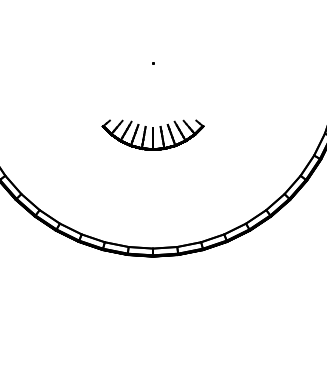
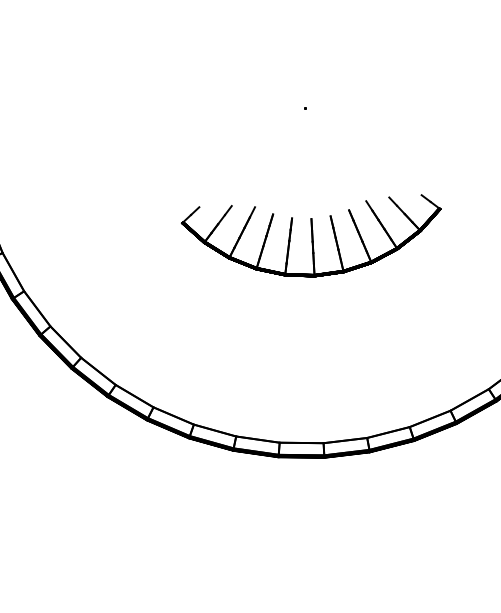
part: (153, 135) -> (313, 239), size x1.43

